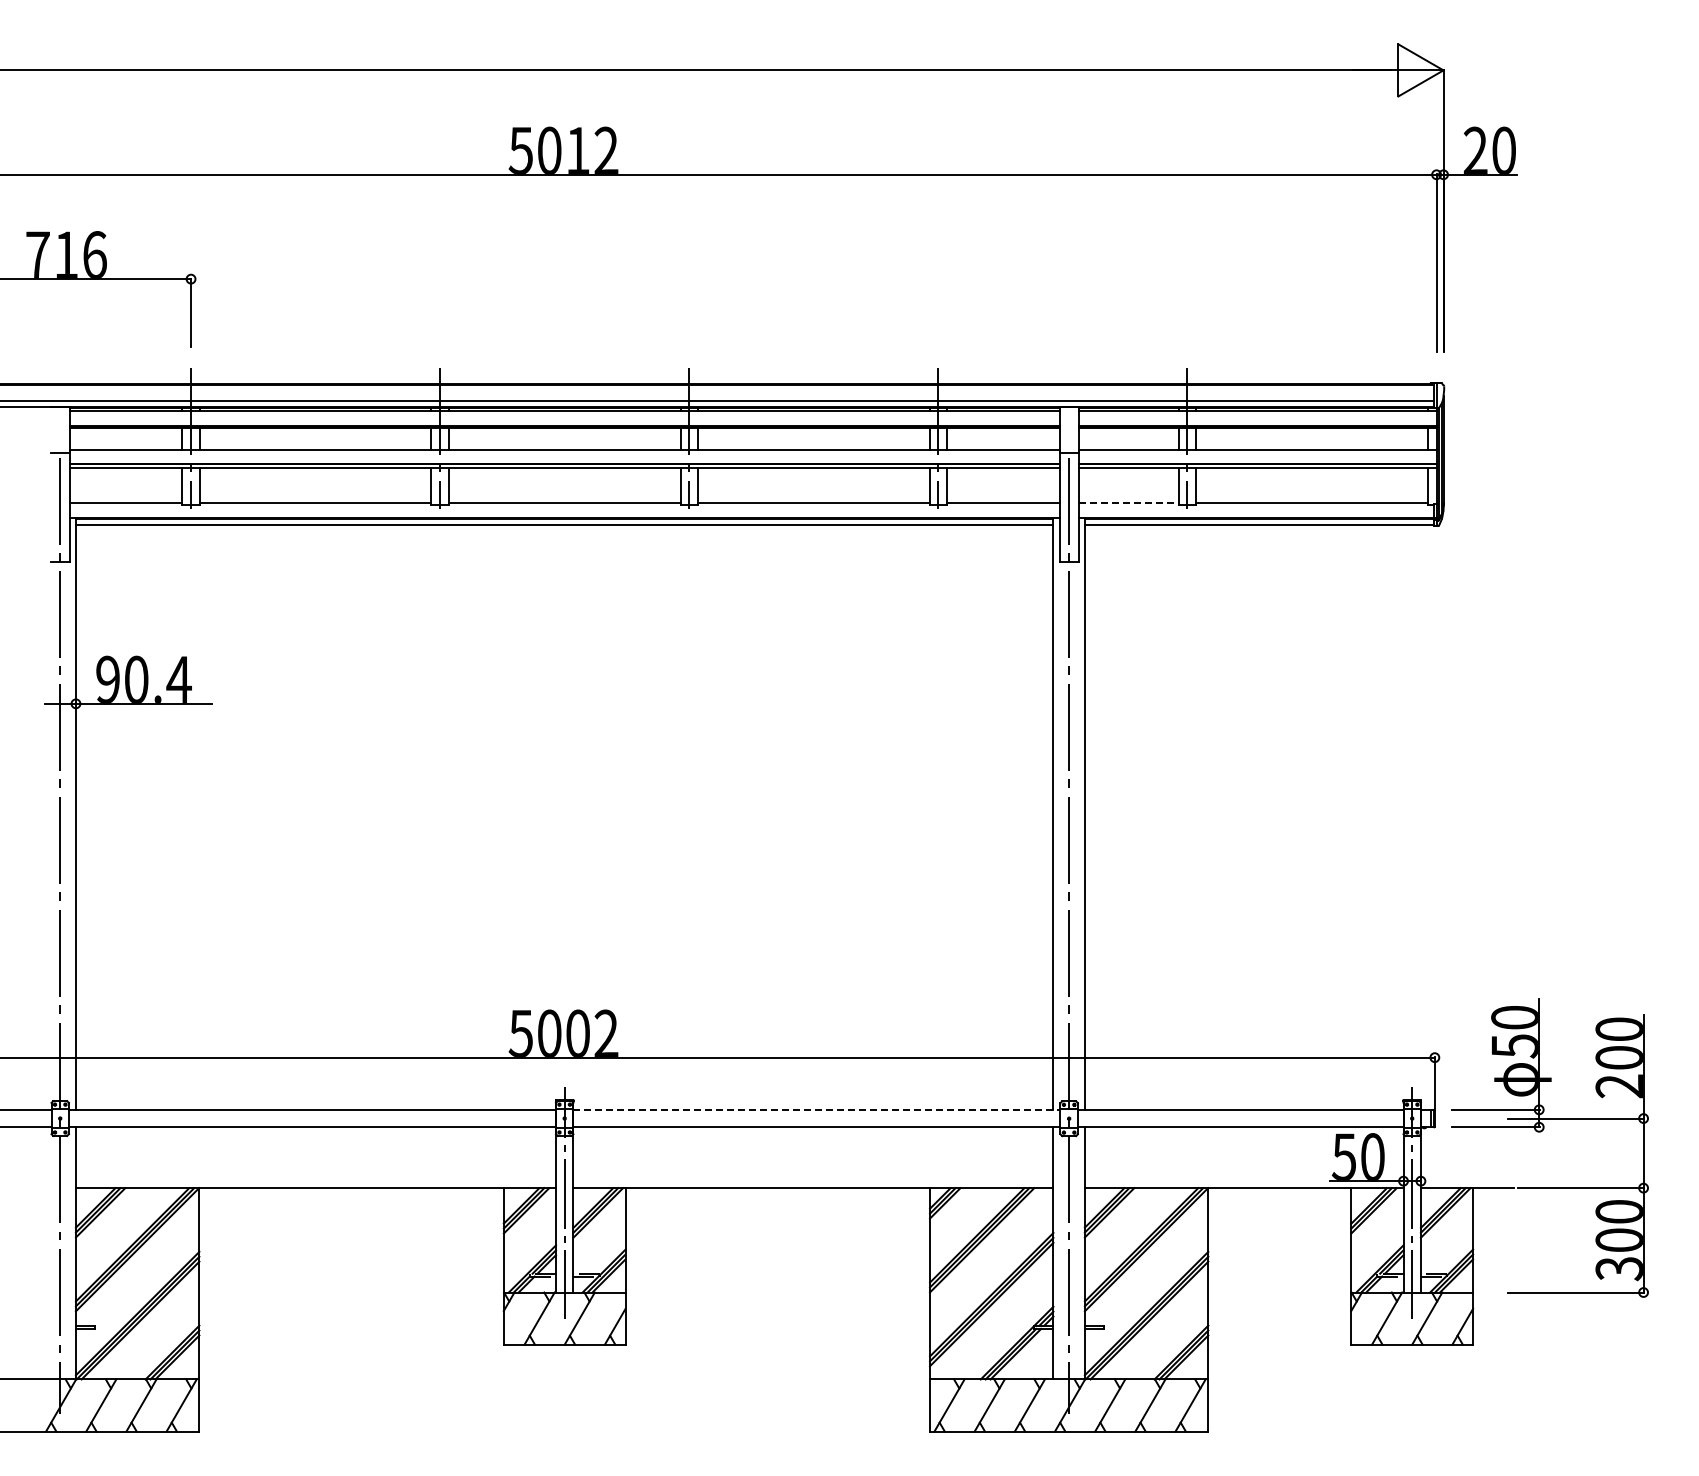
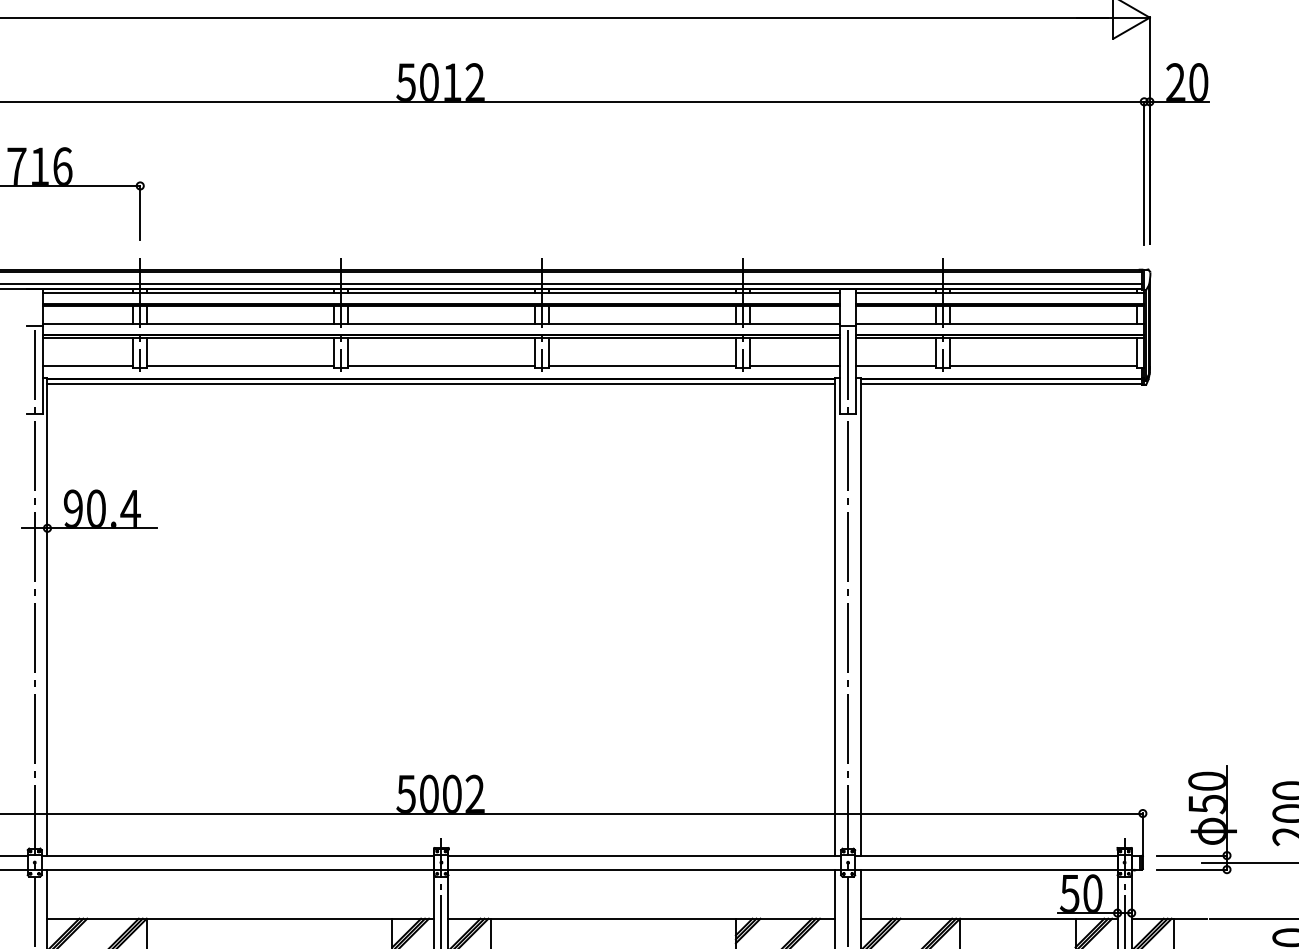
line: (1129, 503) -> (896, 366), dashed -> solid
line: (816, 1109) -> (644, 855), dashed -> solid

